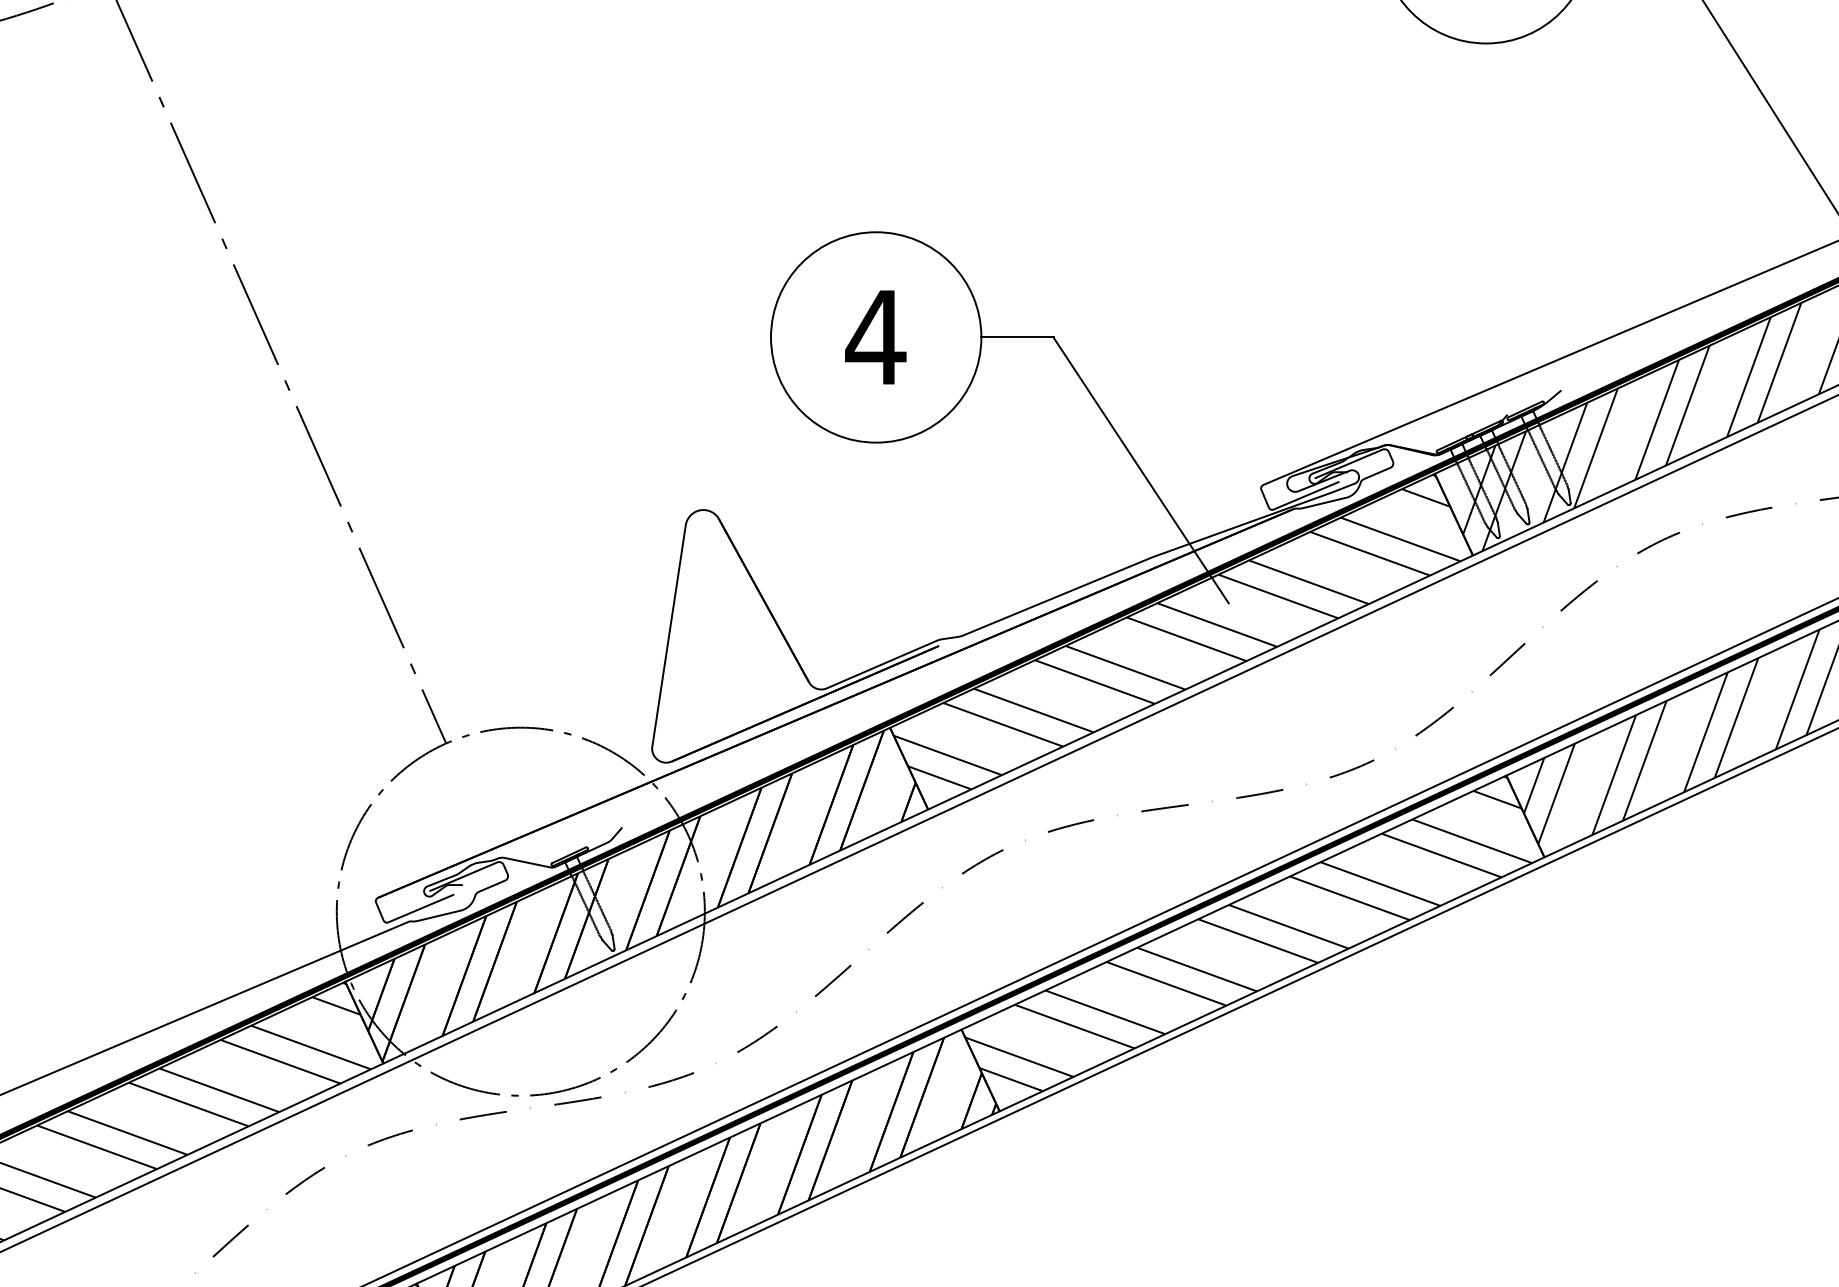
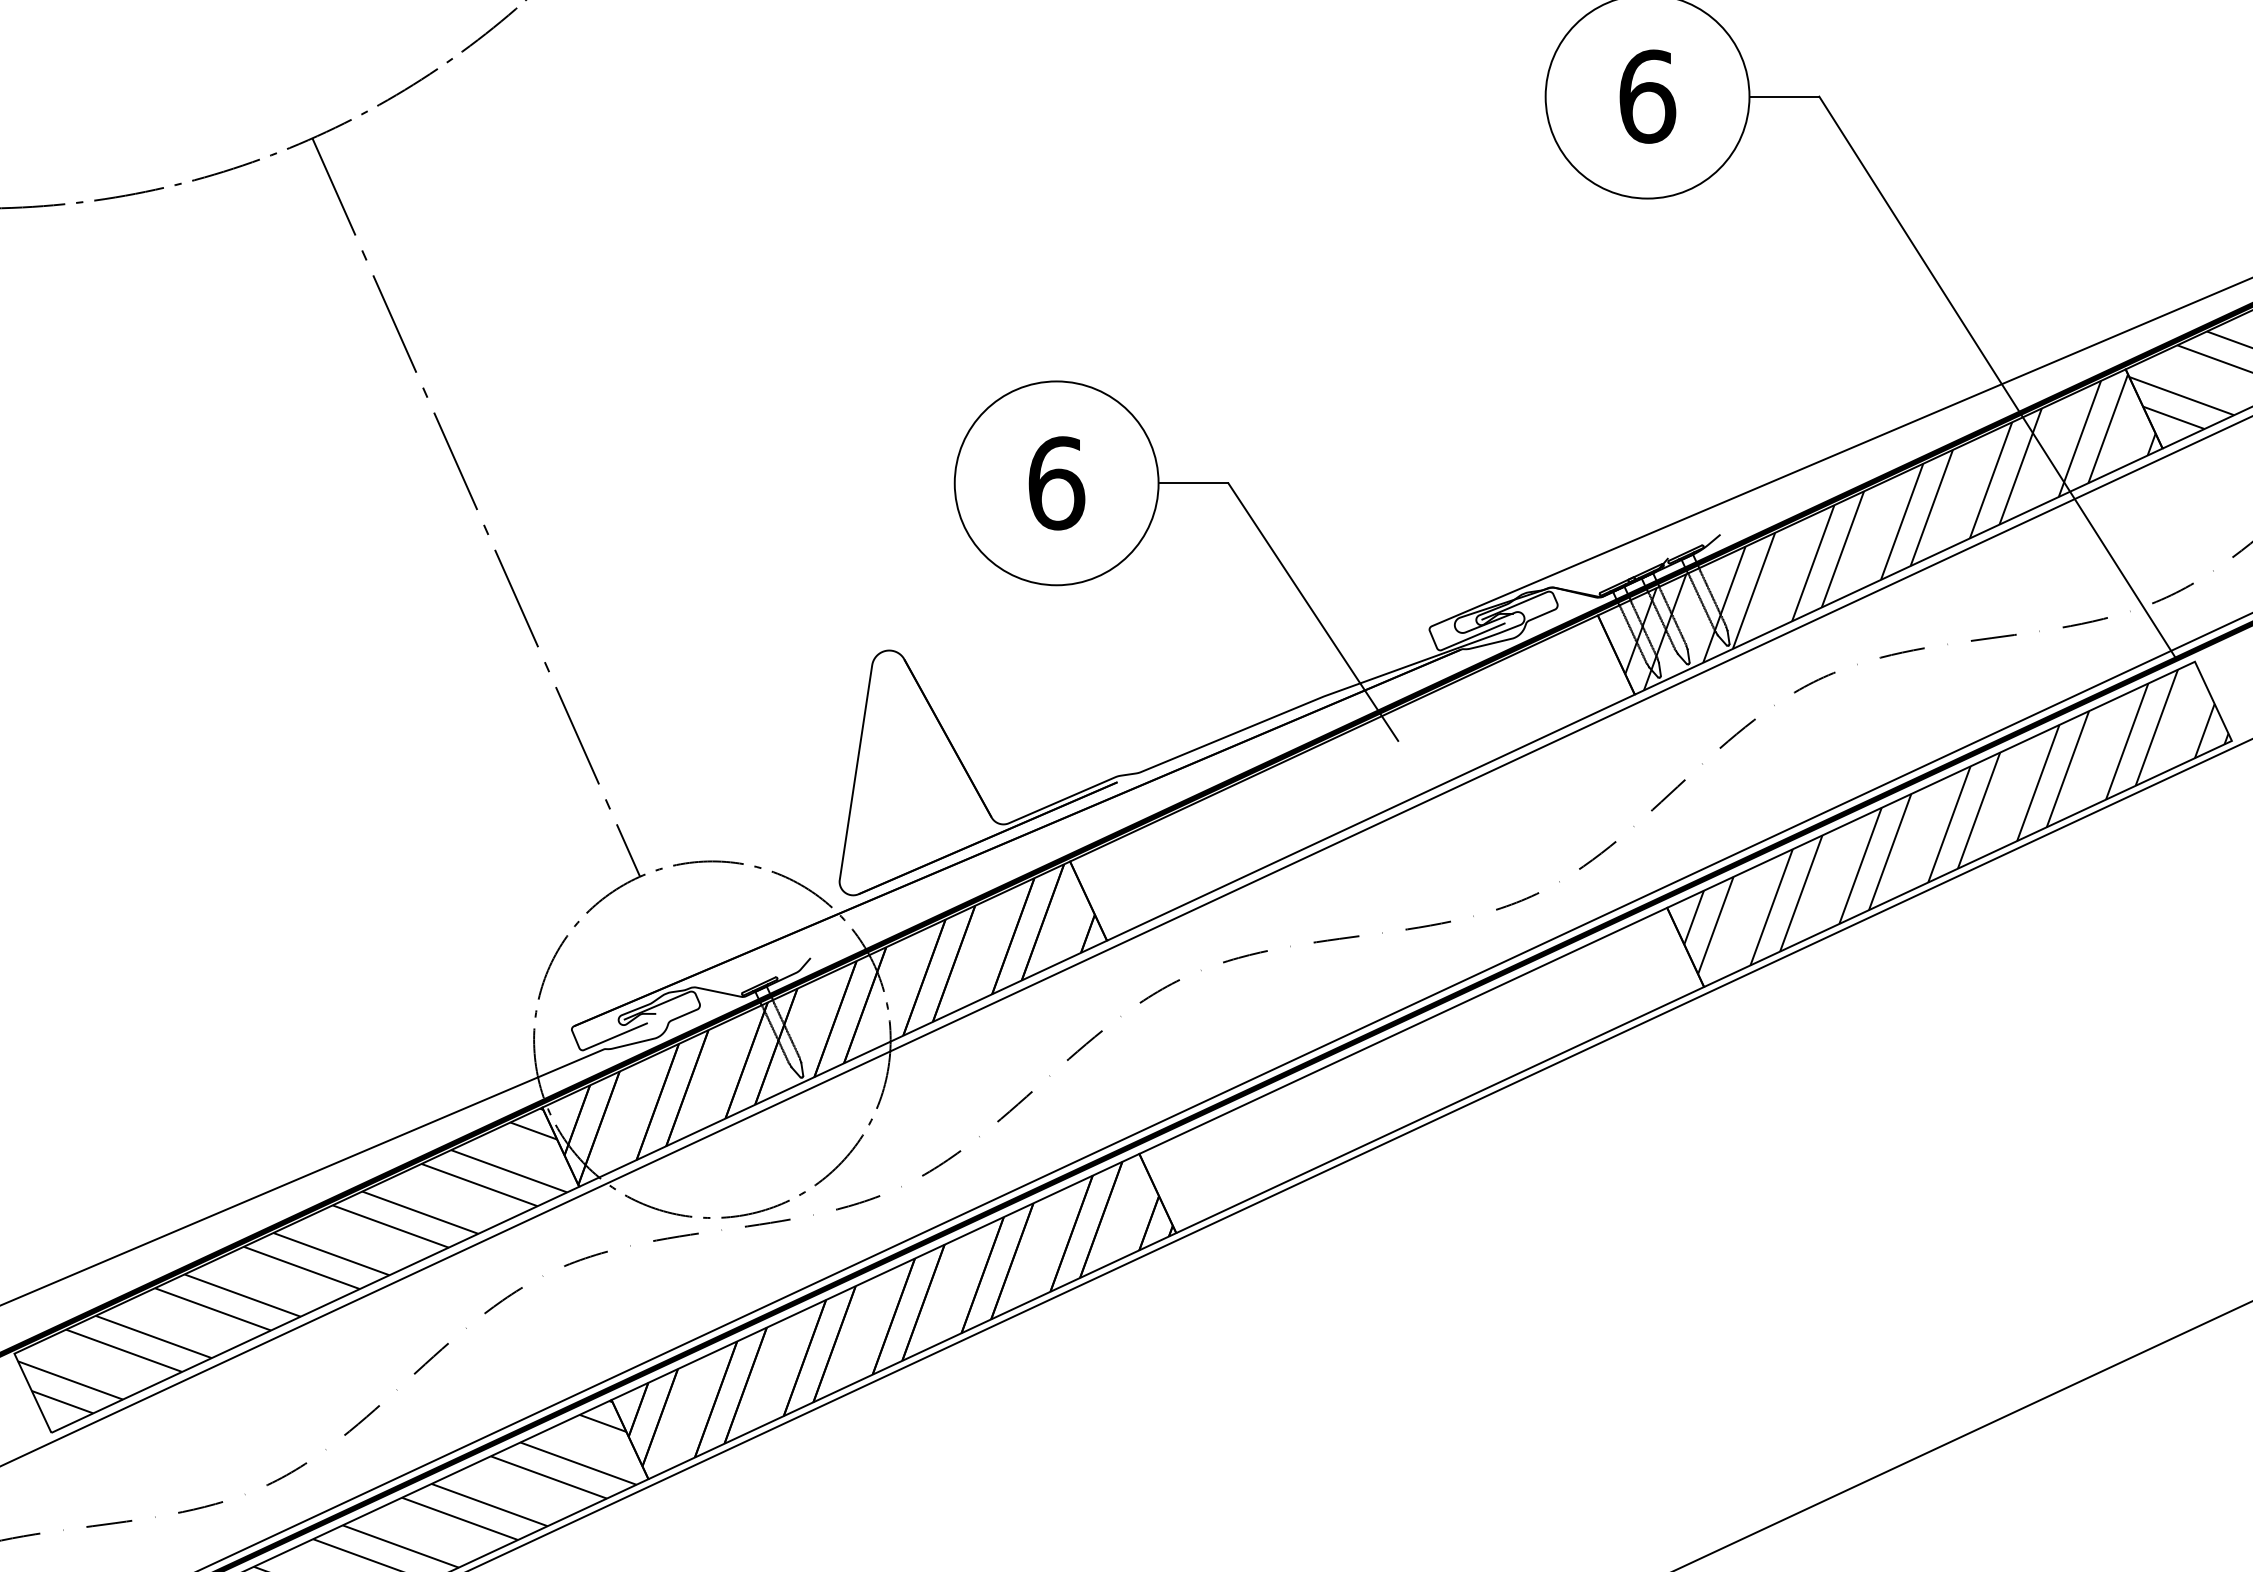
text: (876, 337) -> (1056, 483), 4 -> 6
hatch: (1176, 631) -> (1347, 768), removed
hatch: (1248, 933) -> (1417, 1060), removed

